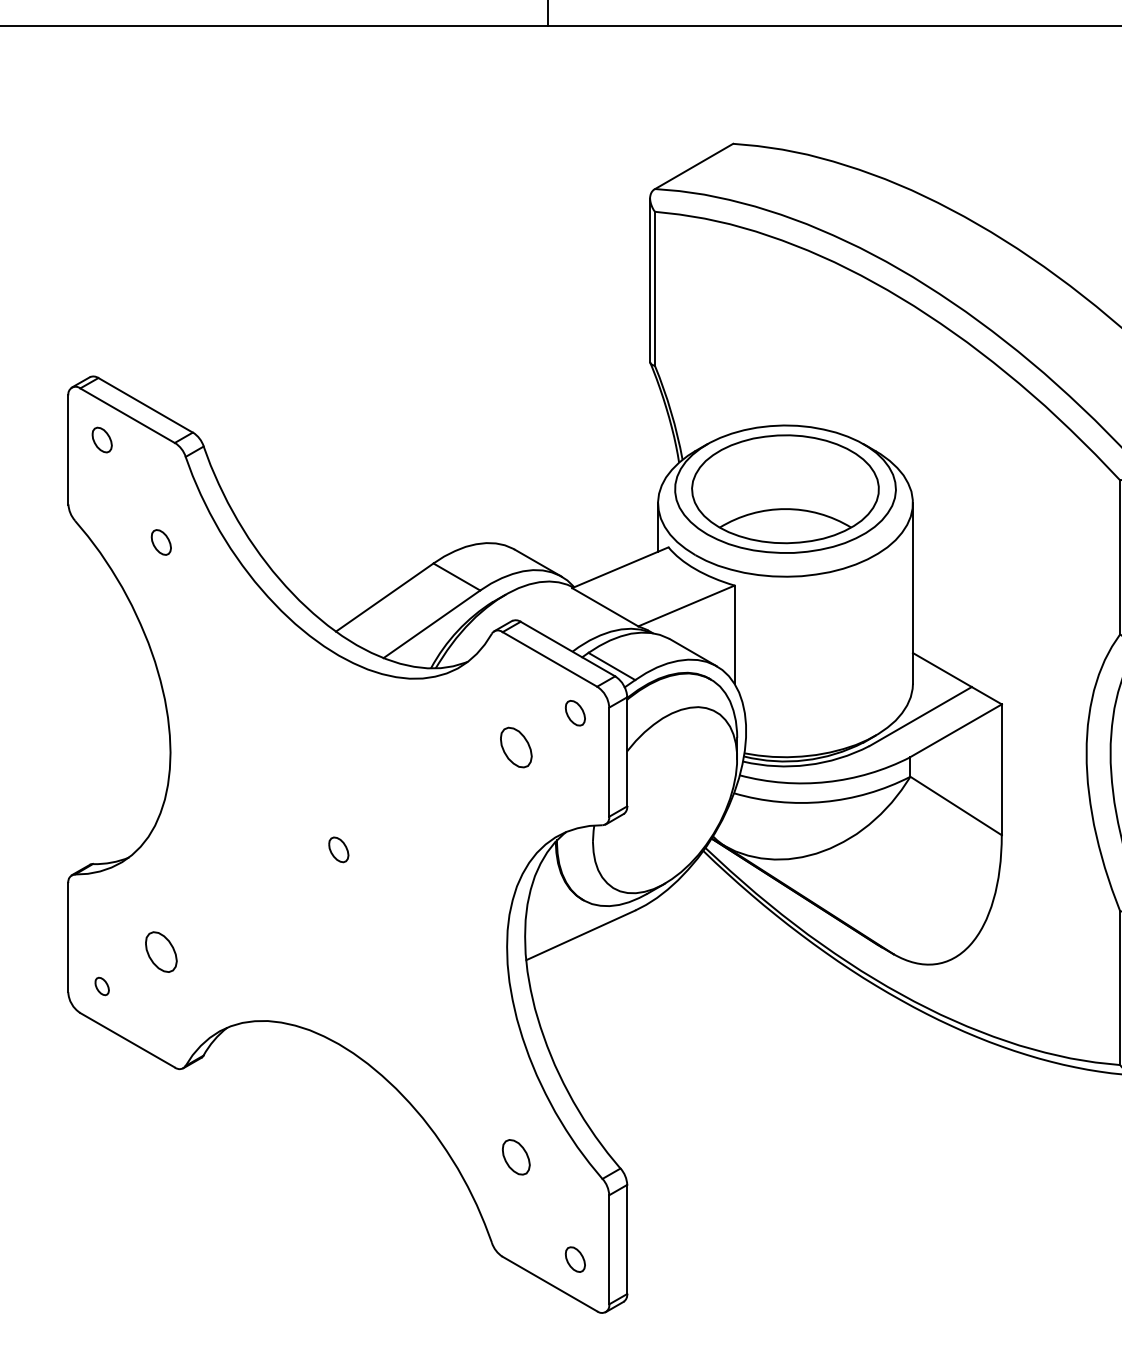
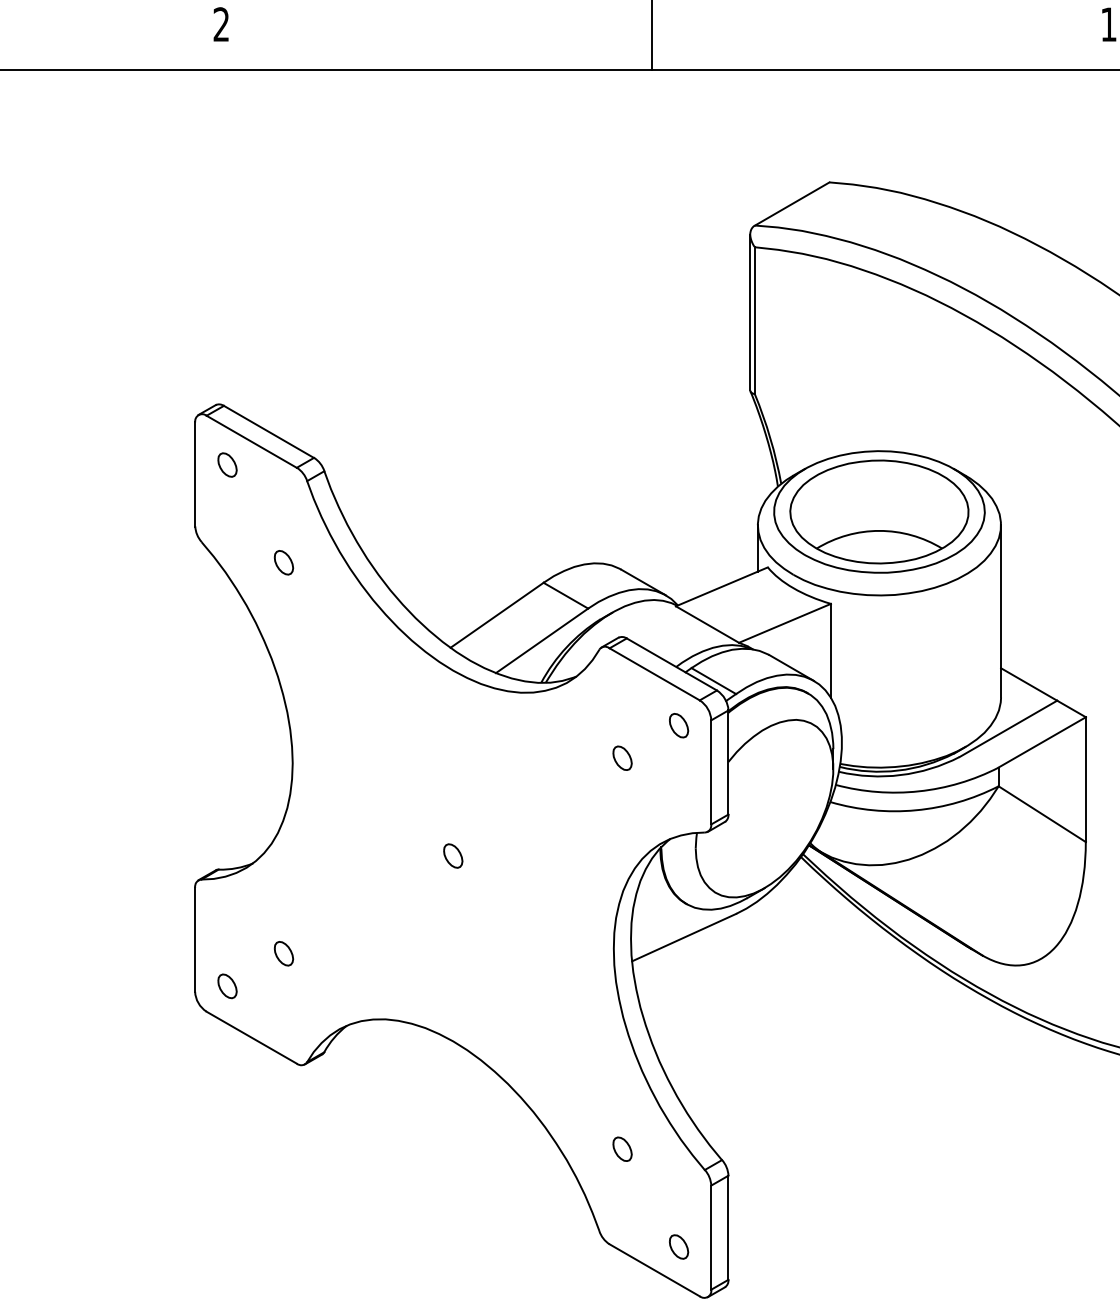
part: (516, 746) -> (622, 757), size x0.62
part: (160, 952) -> (283, 953), size x0.62
part: (102, 986) -> (227, 986), size x1.43
part: (516, 1156) -> (622, 1148), size x0.71

